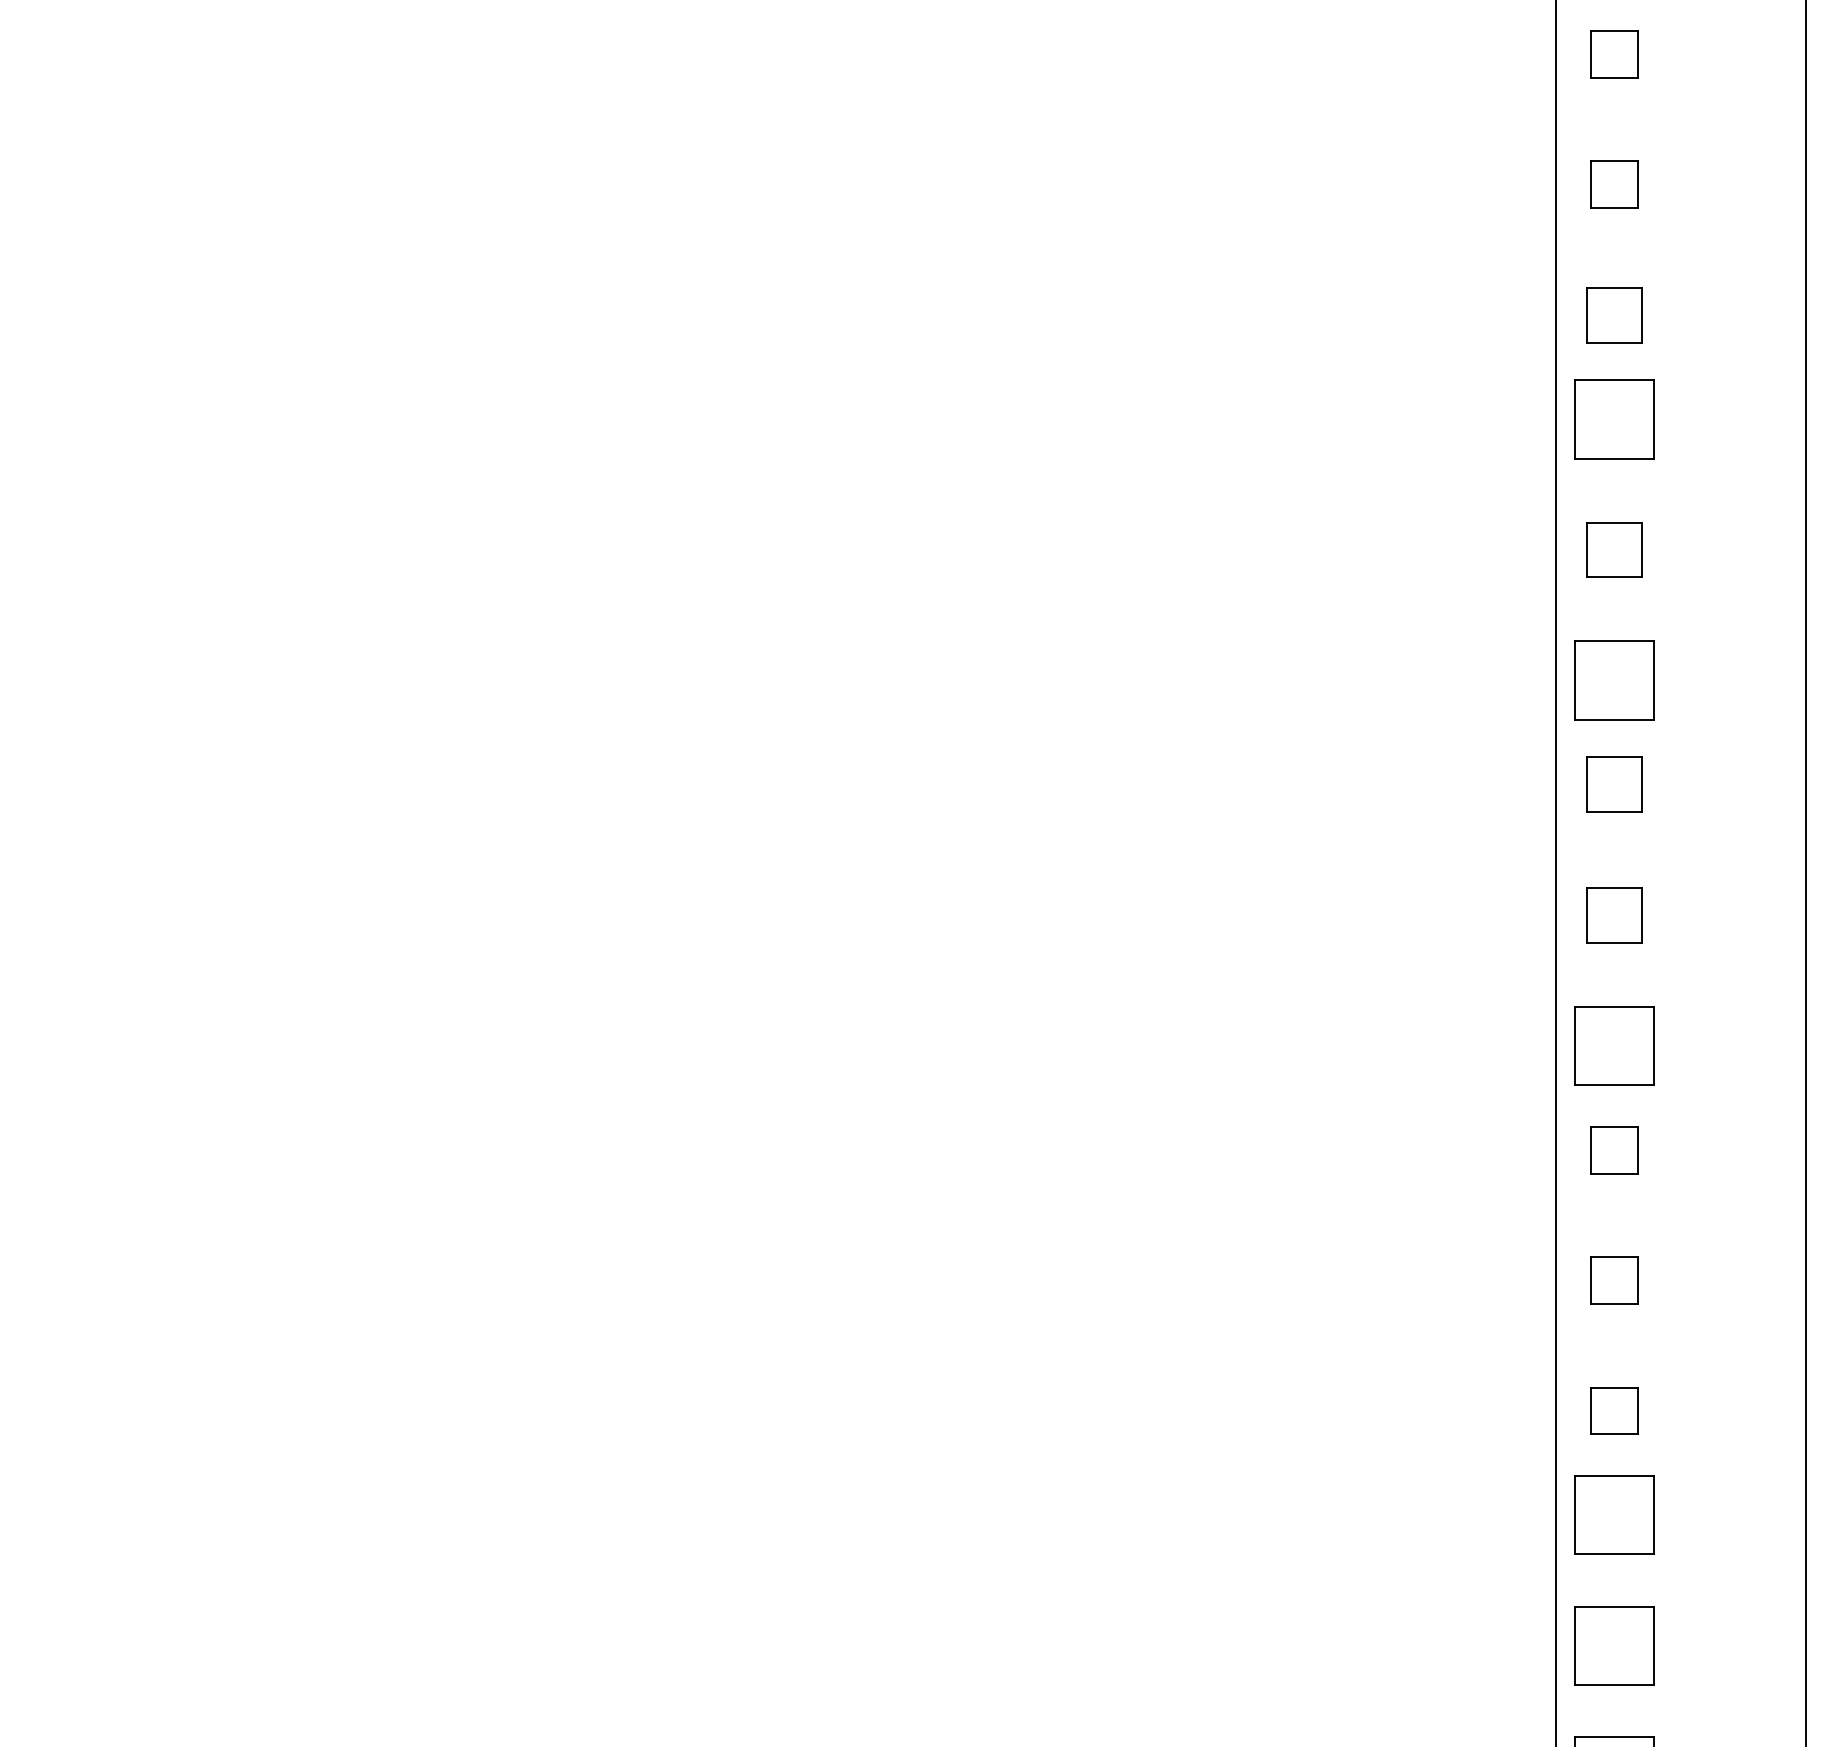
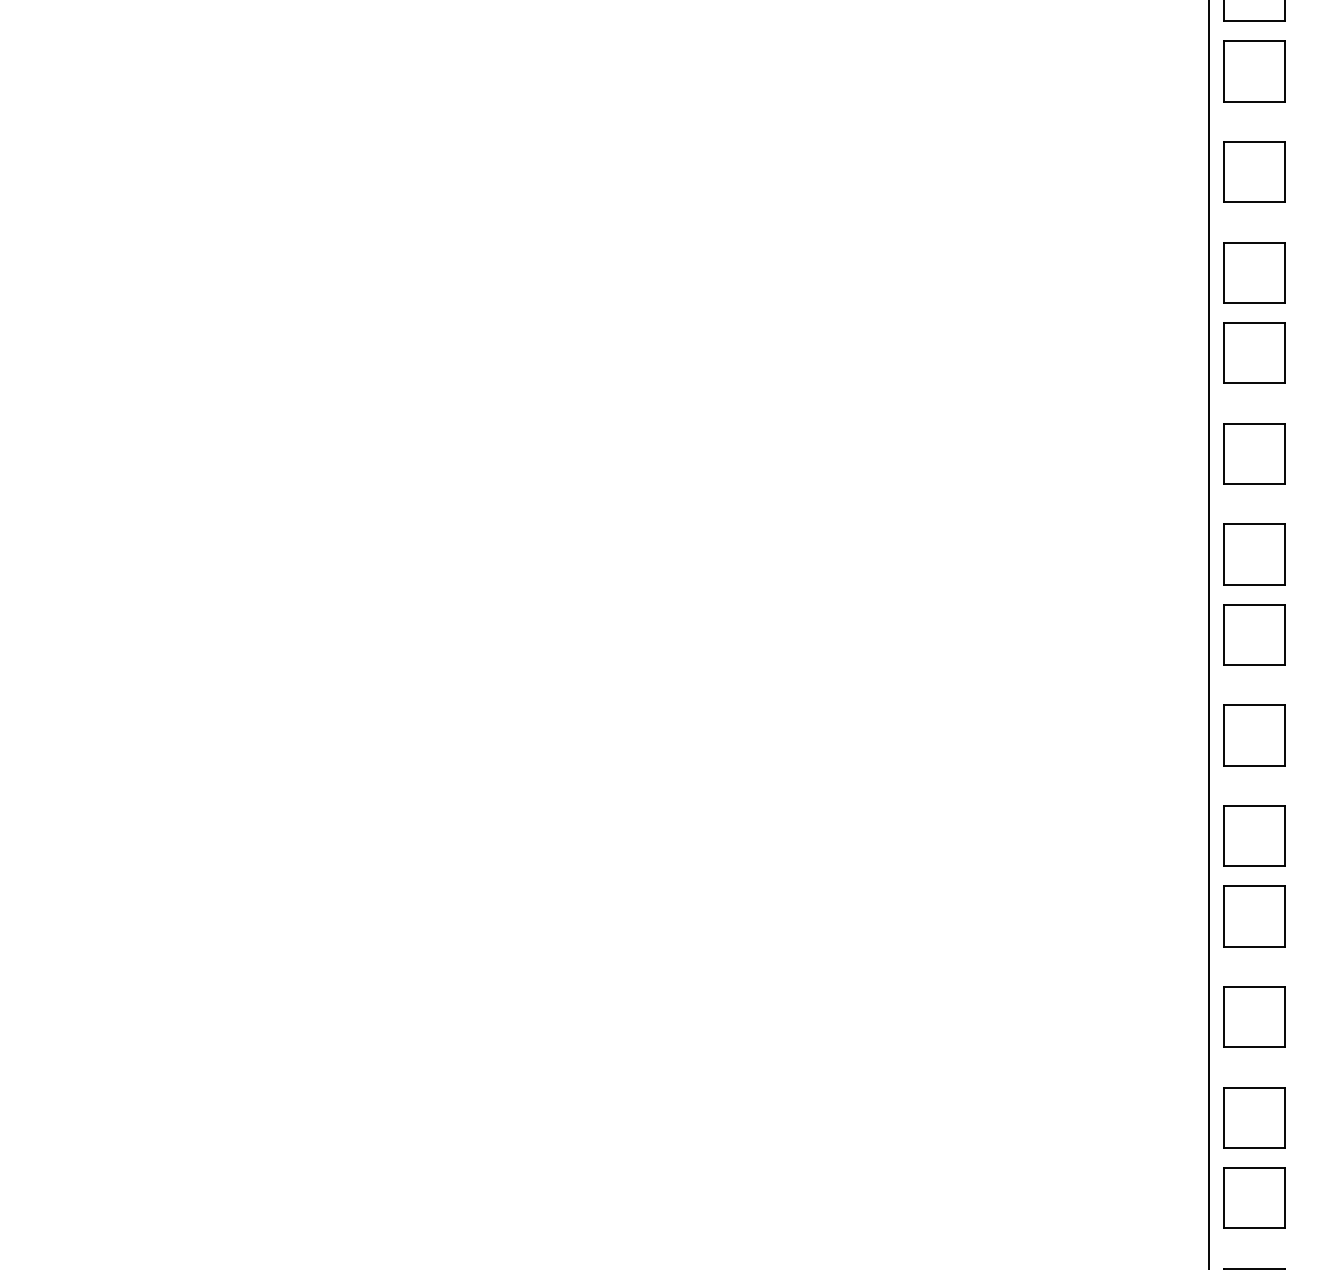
part: (1614, 53) -> (1254, 70), size x1.67
part: (1614, 184) -> (1254, 171), size x1.67
part: (1614, 314) -> (1254, 272), size x1.43
part: (1614, 549) -> (1254, 453), size x1.43
part: (1614, 784) -> (1254, 634), size x1.43
part: (1614, 914) -> (1254, 734), size x1.43
part: (1614, 1149) -> (1254, 916), size x1.67
part: (1614, 1280) -> (1254, 1017), size x1.67
part: (1614, 1410) -> (1254, 1117), size x1.67

